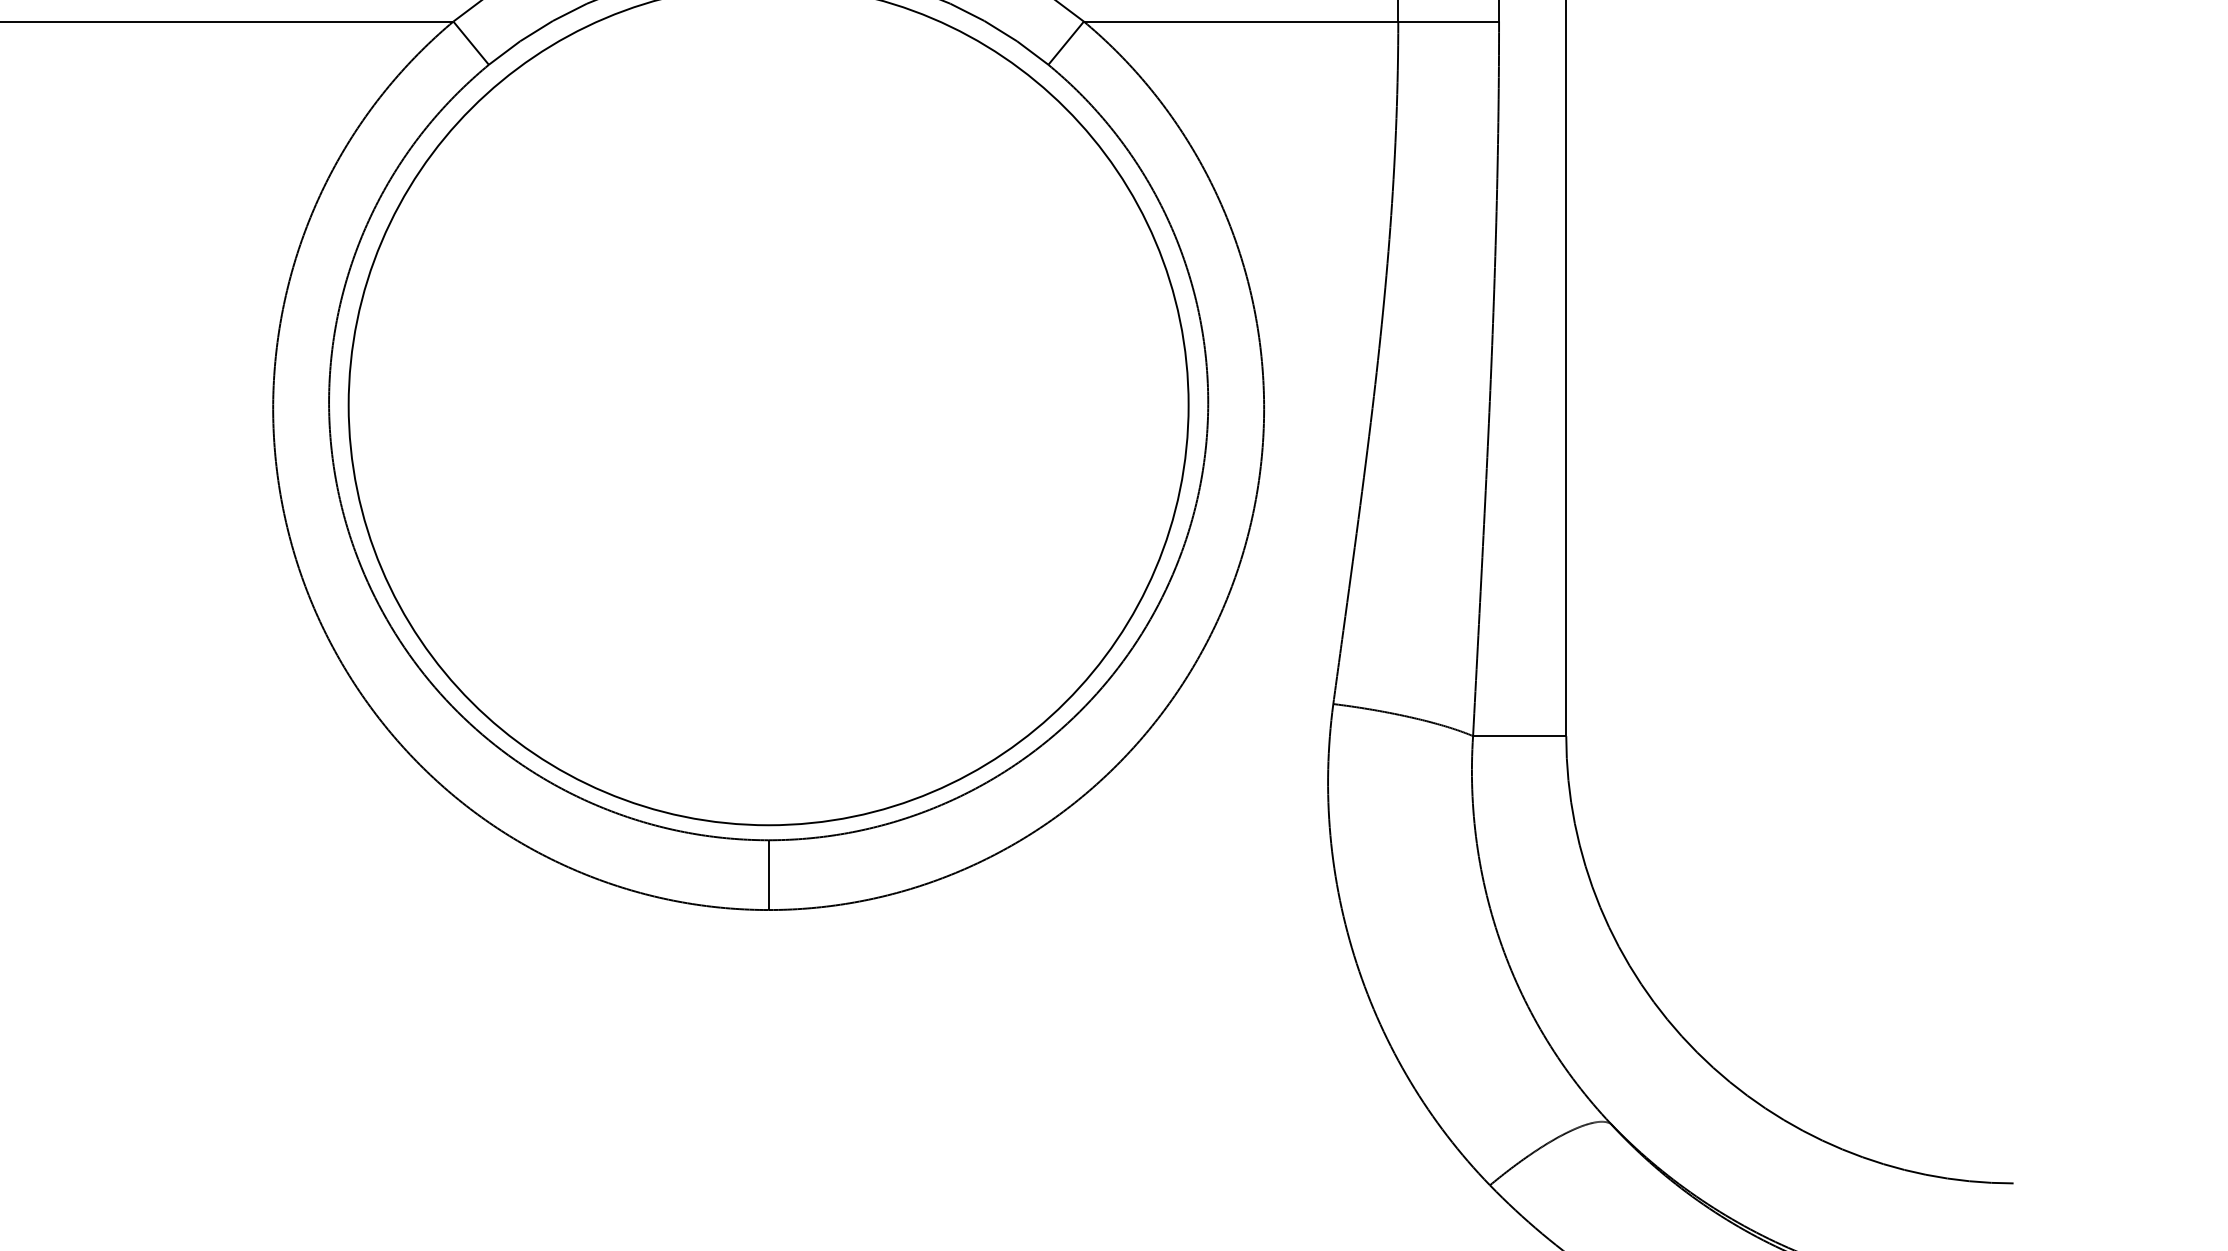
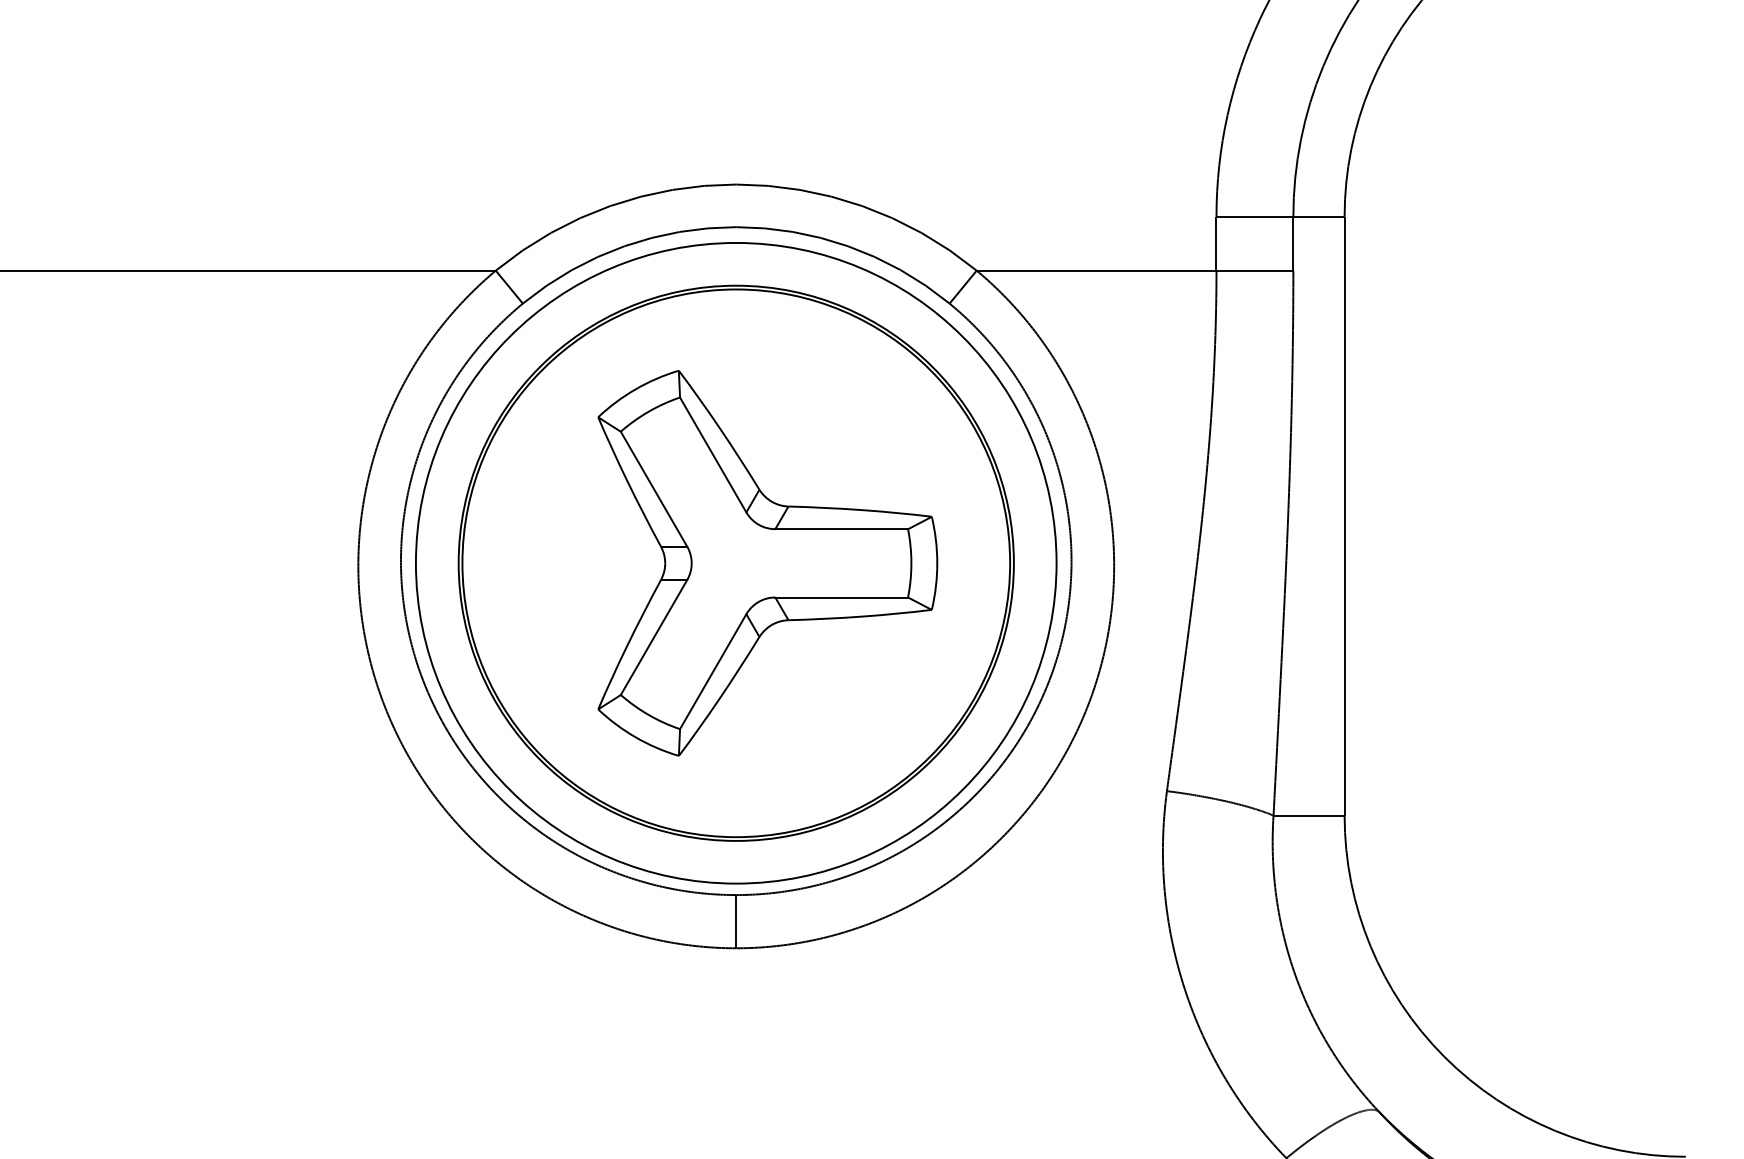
part: (767, 404) -> (735, 562), added

